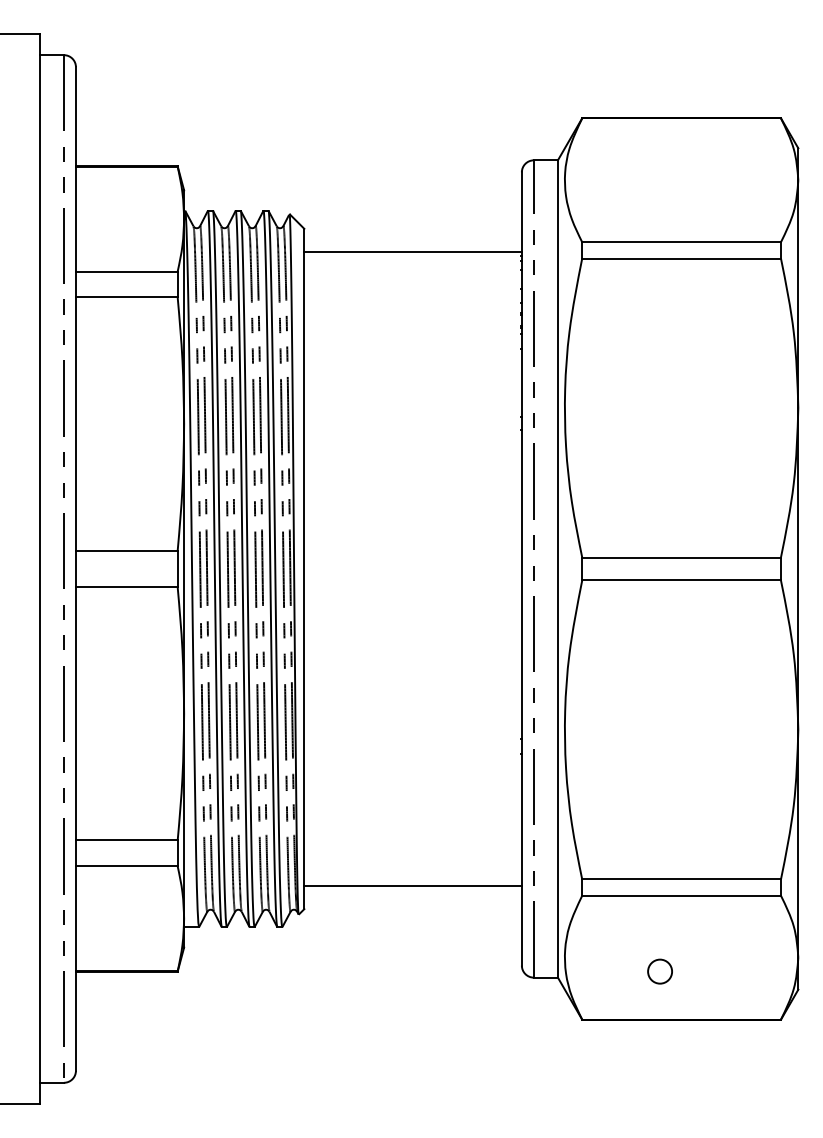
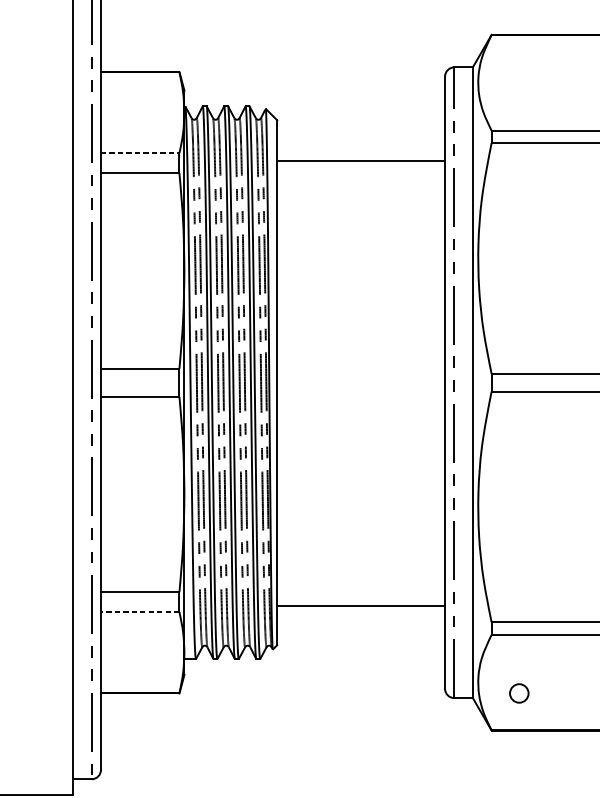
line: (412, 252) -> (360, 160), moved
line: (126, 271) -> (139, 153), solid -> dashed
line: (126, 866) -> (139, 612), solid -> dashed
line: (412, 885) -> (360, 605), moved
circle: (659, 971) -> (518, 693), moved

